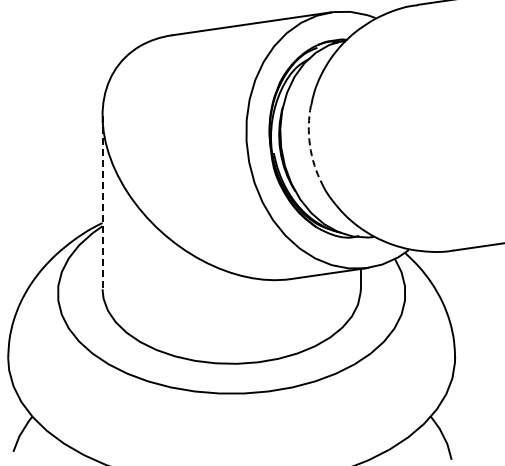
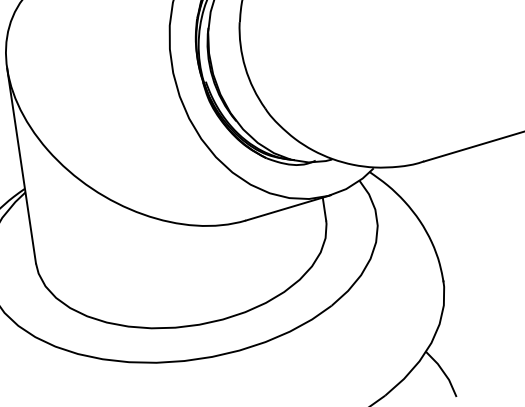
arc: (310, 145) -> (245, 67), dashed -> solid
line: (102, 202) -> (21, 165), dashed -> solid

